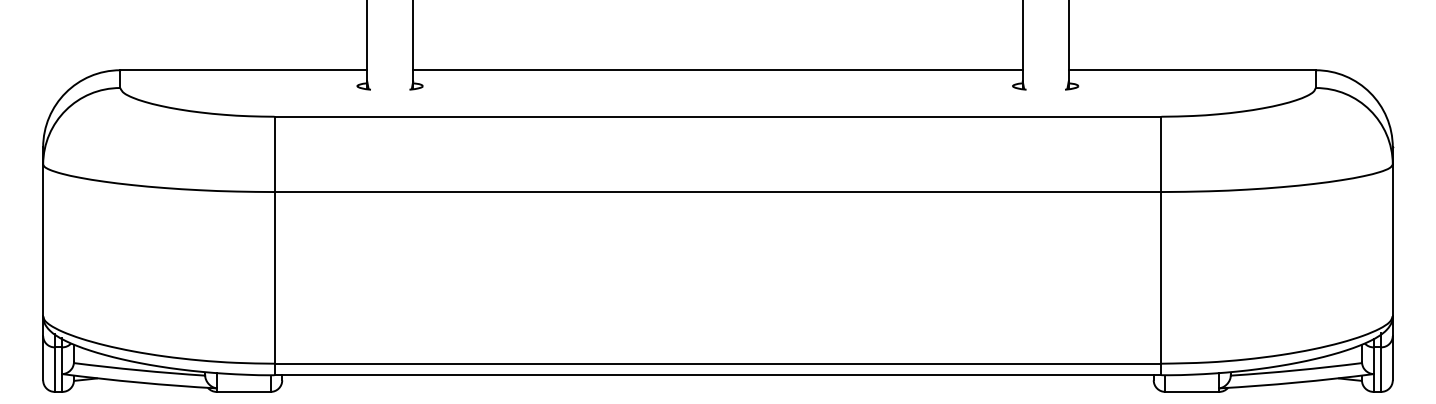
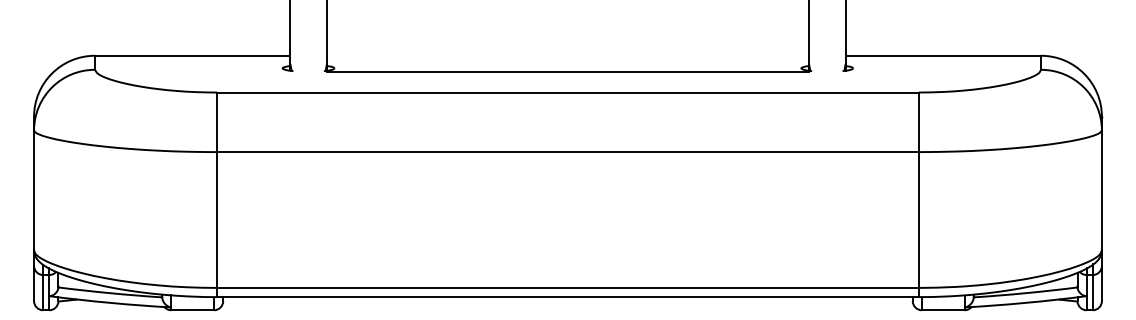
line: (717, 69) -> (567, 71), moved

